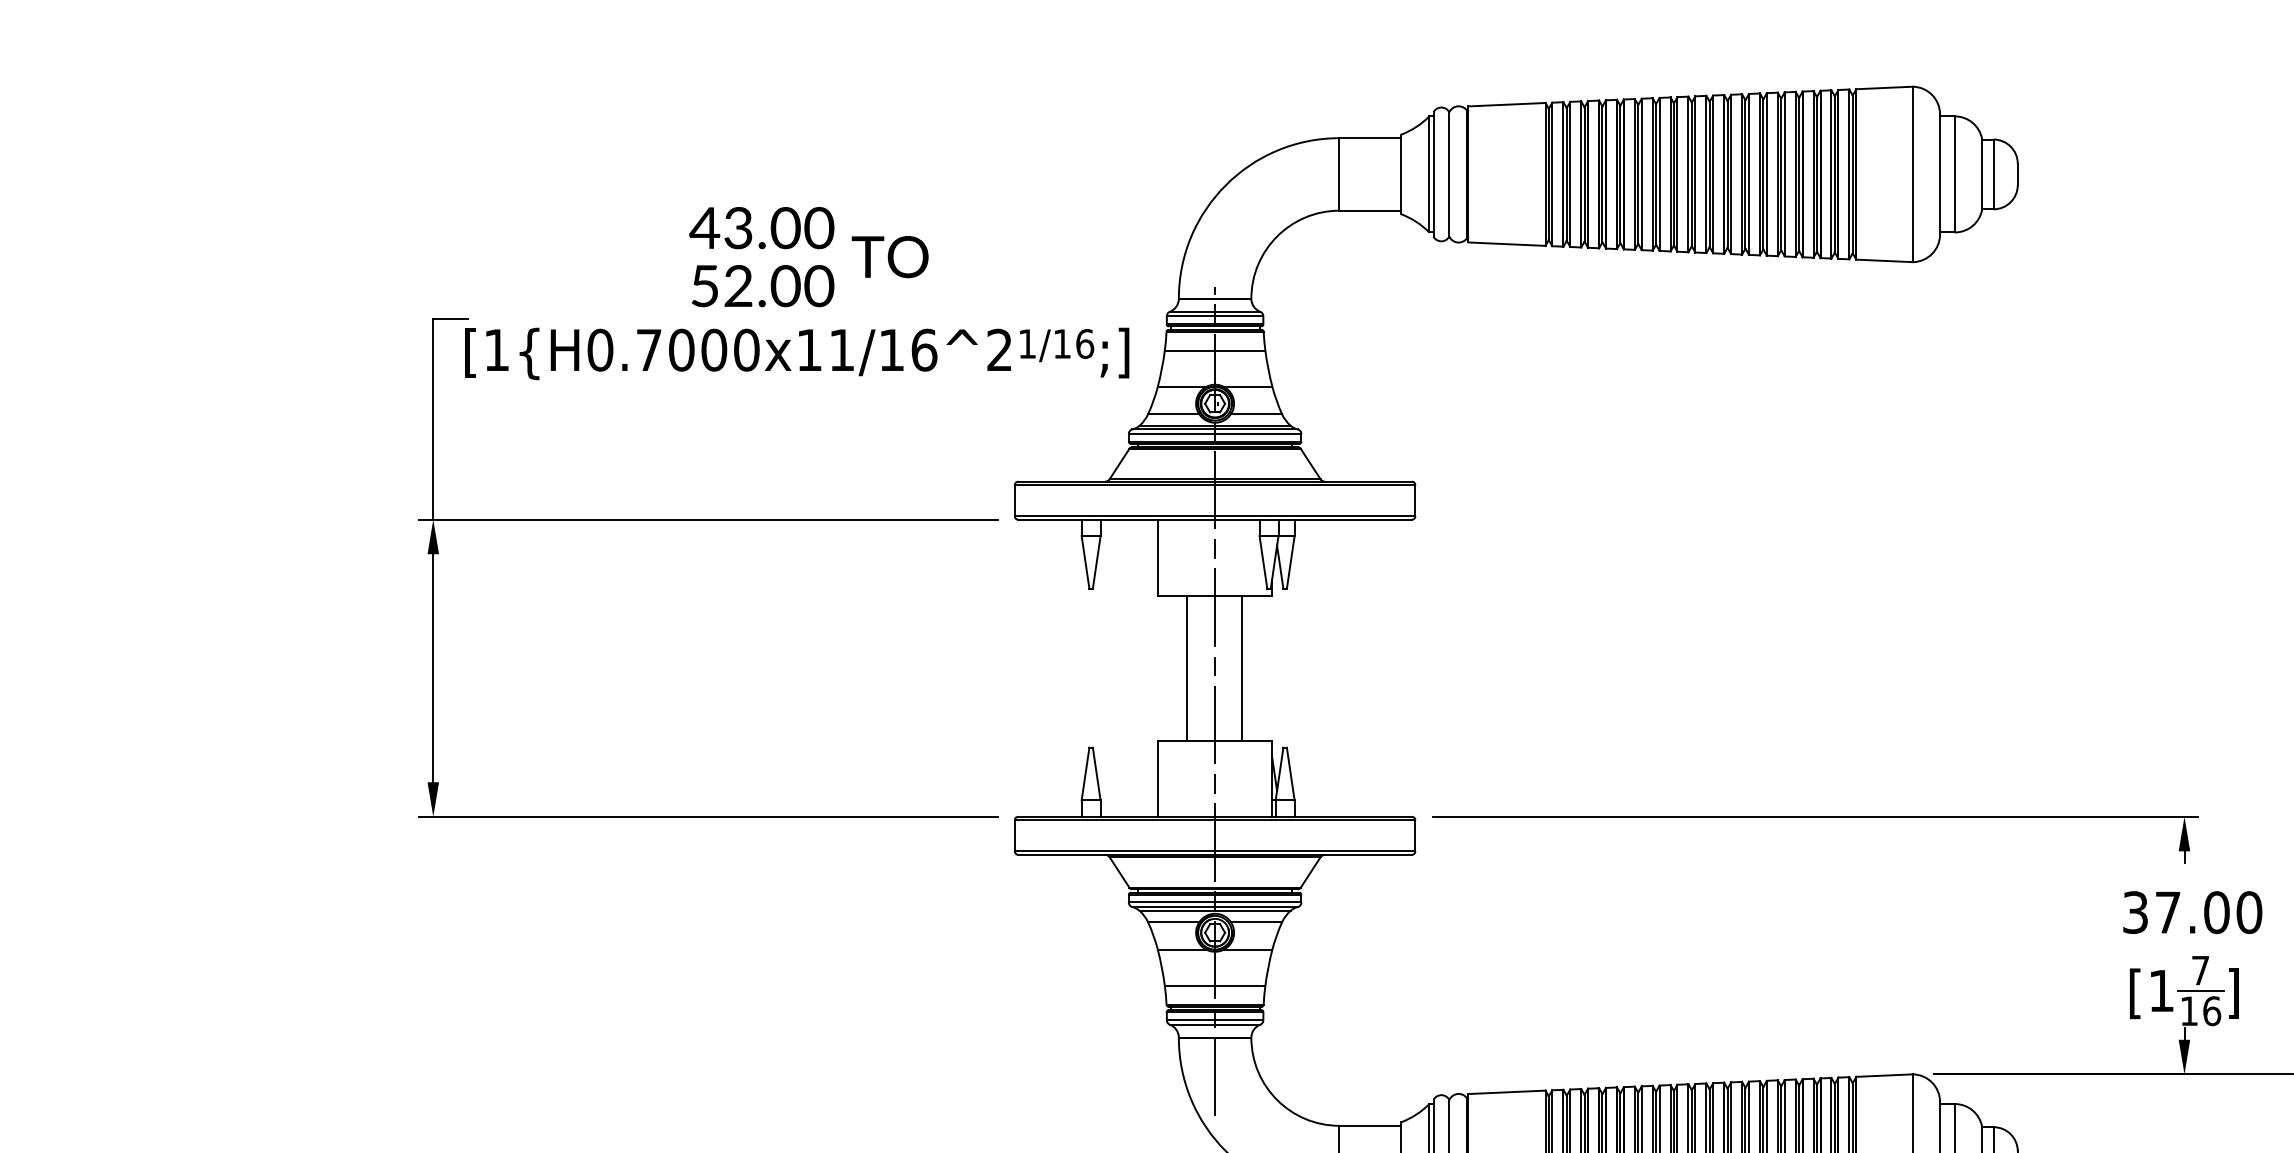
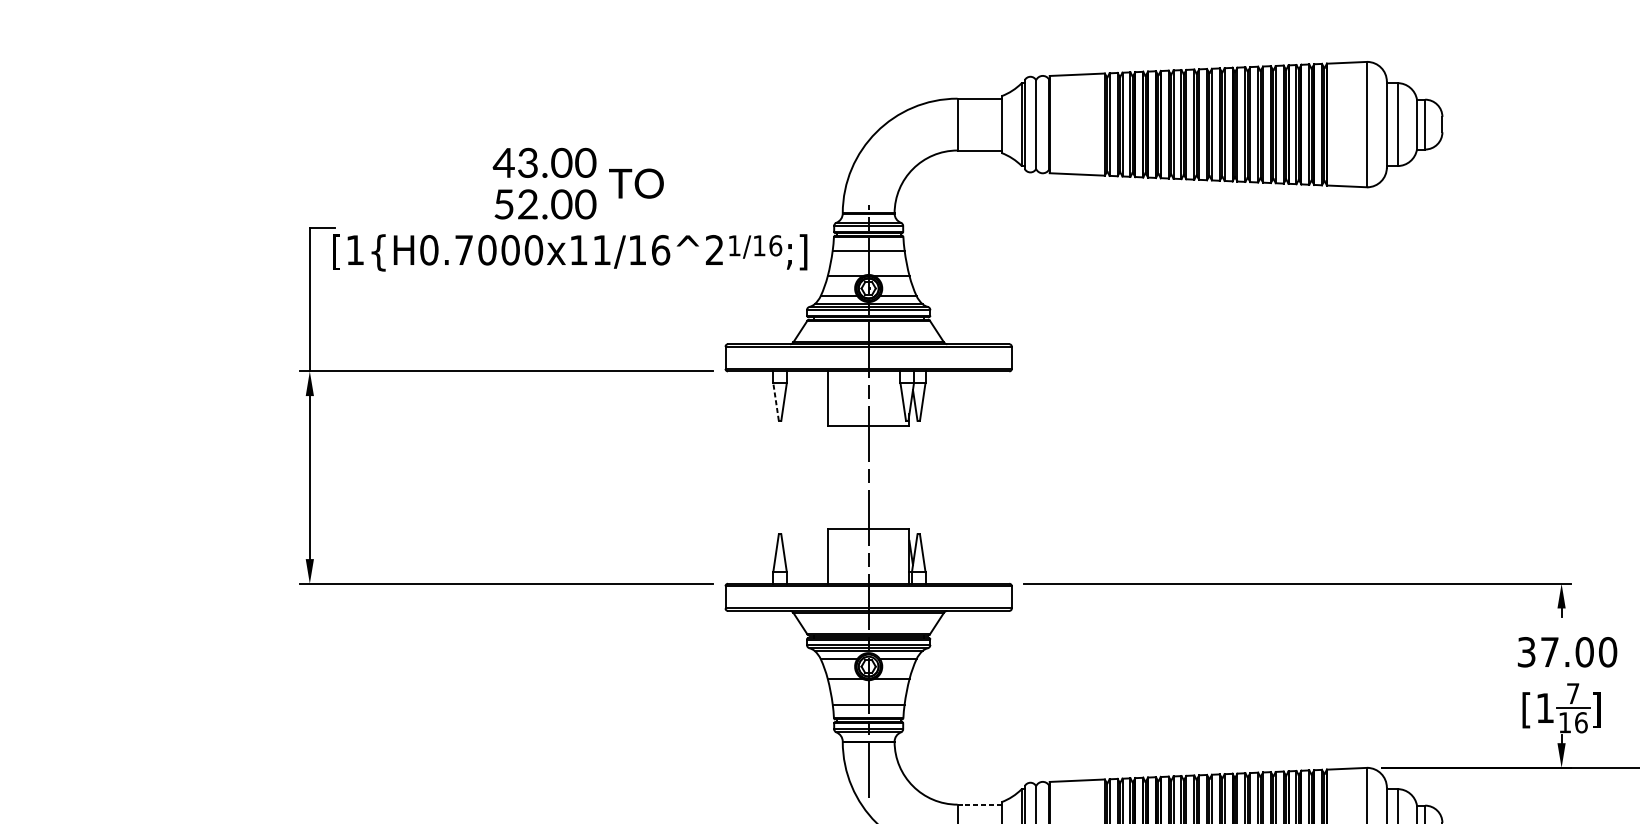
line: (1085, 562) -> (776, 401), solid -> dashed
line: (1187, 667) -> (848, 477), removed
line: (1242, 667) -> (888, 477), removed
line: (1370, 1125) -> (979, 804), solid -> dashed

